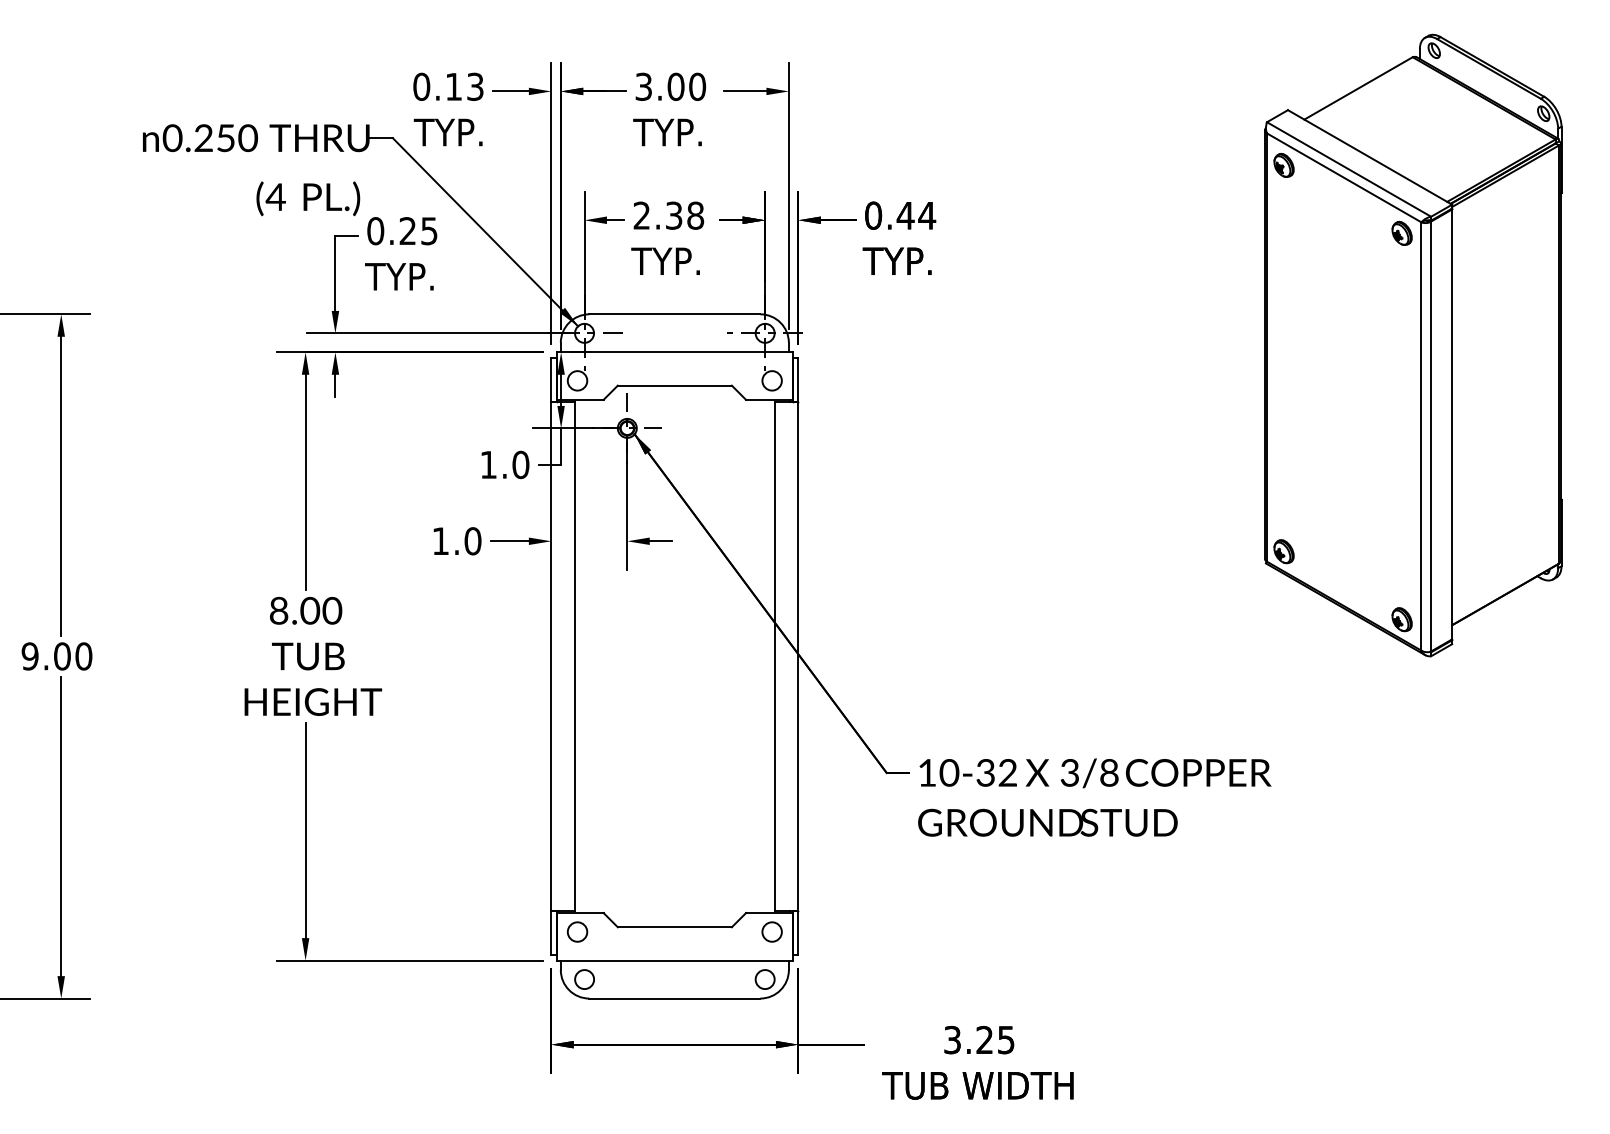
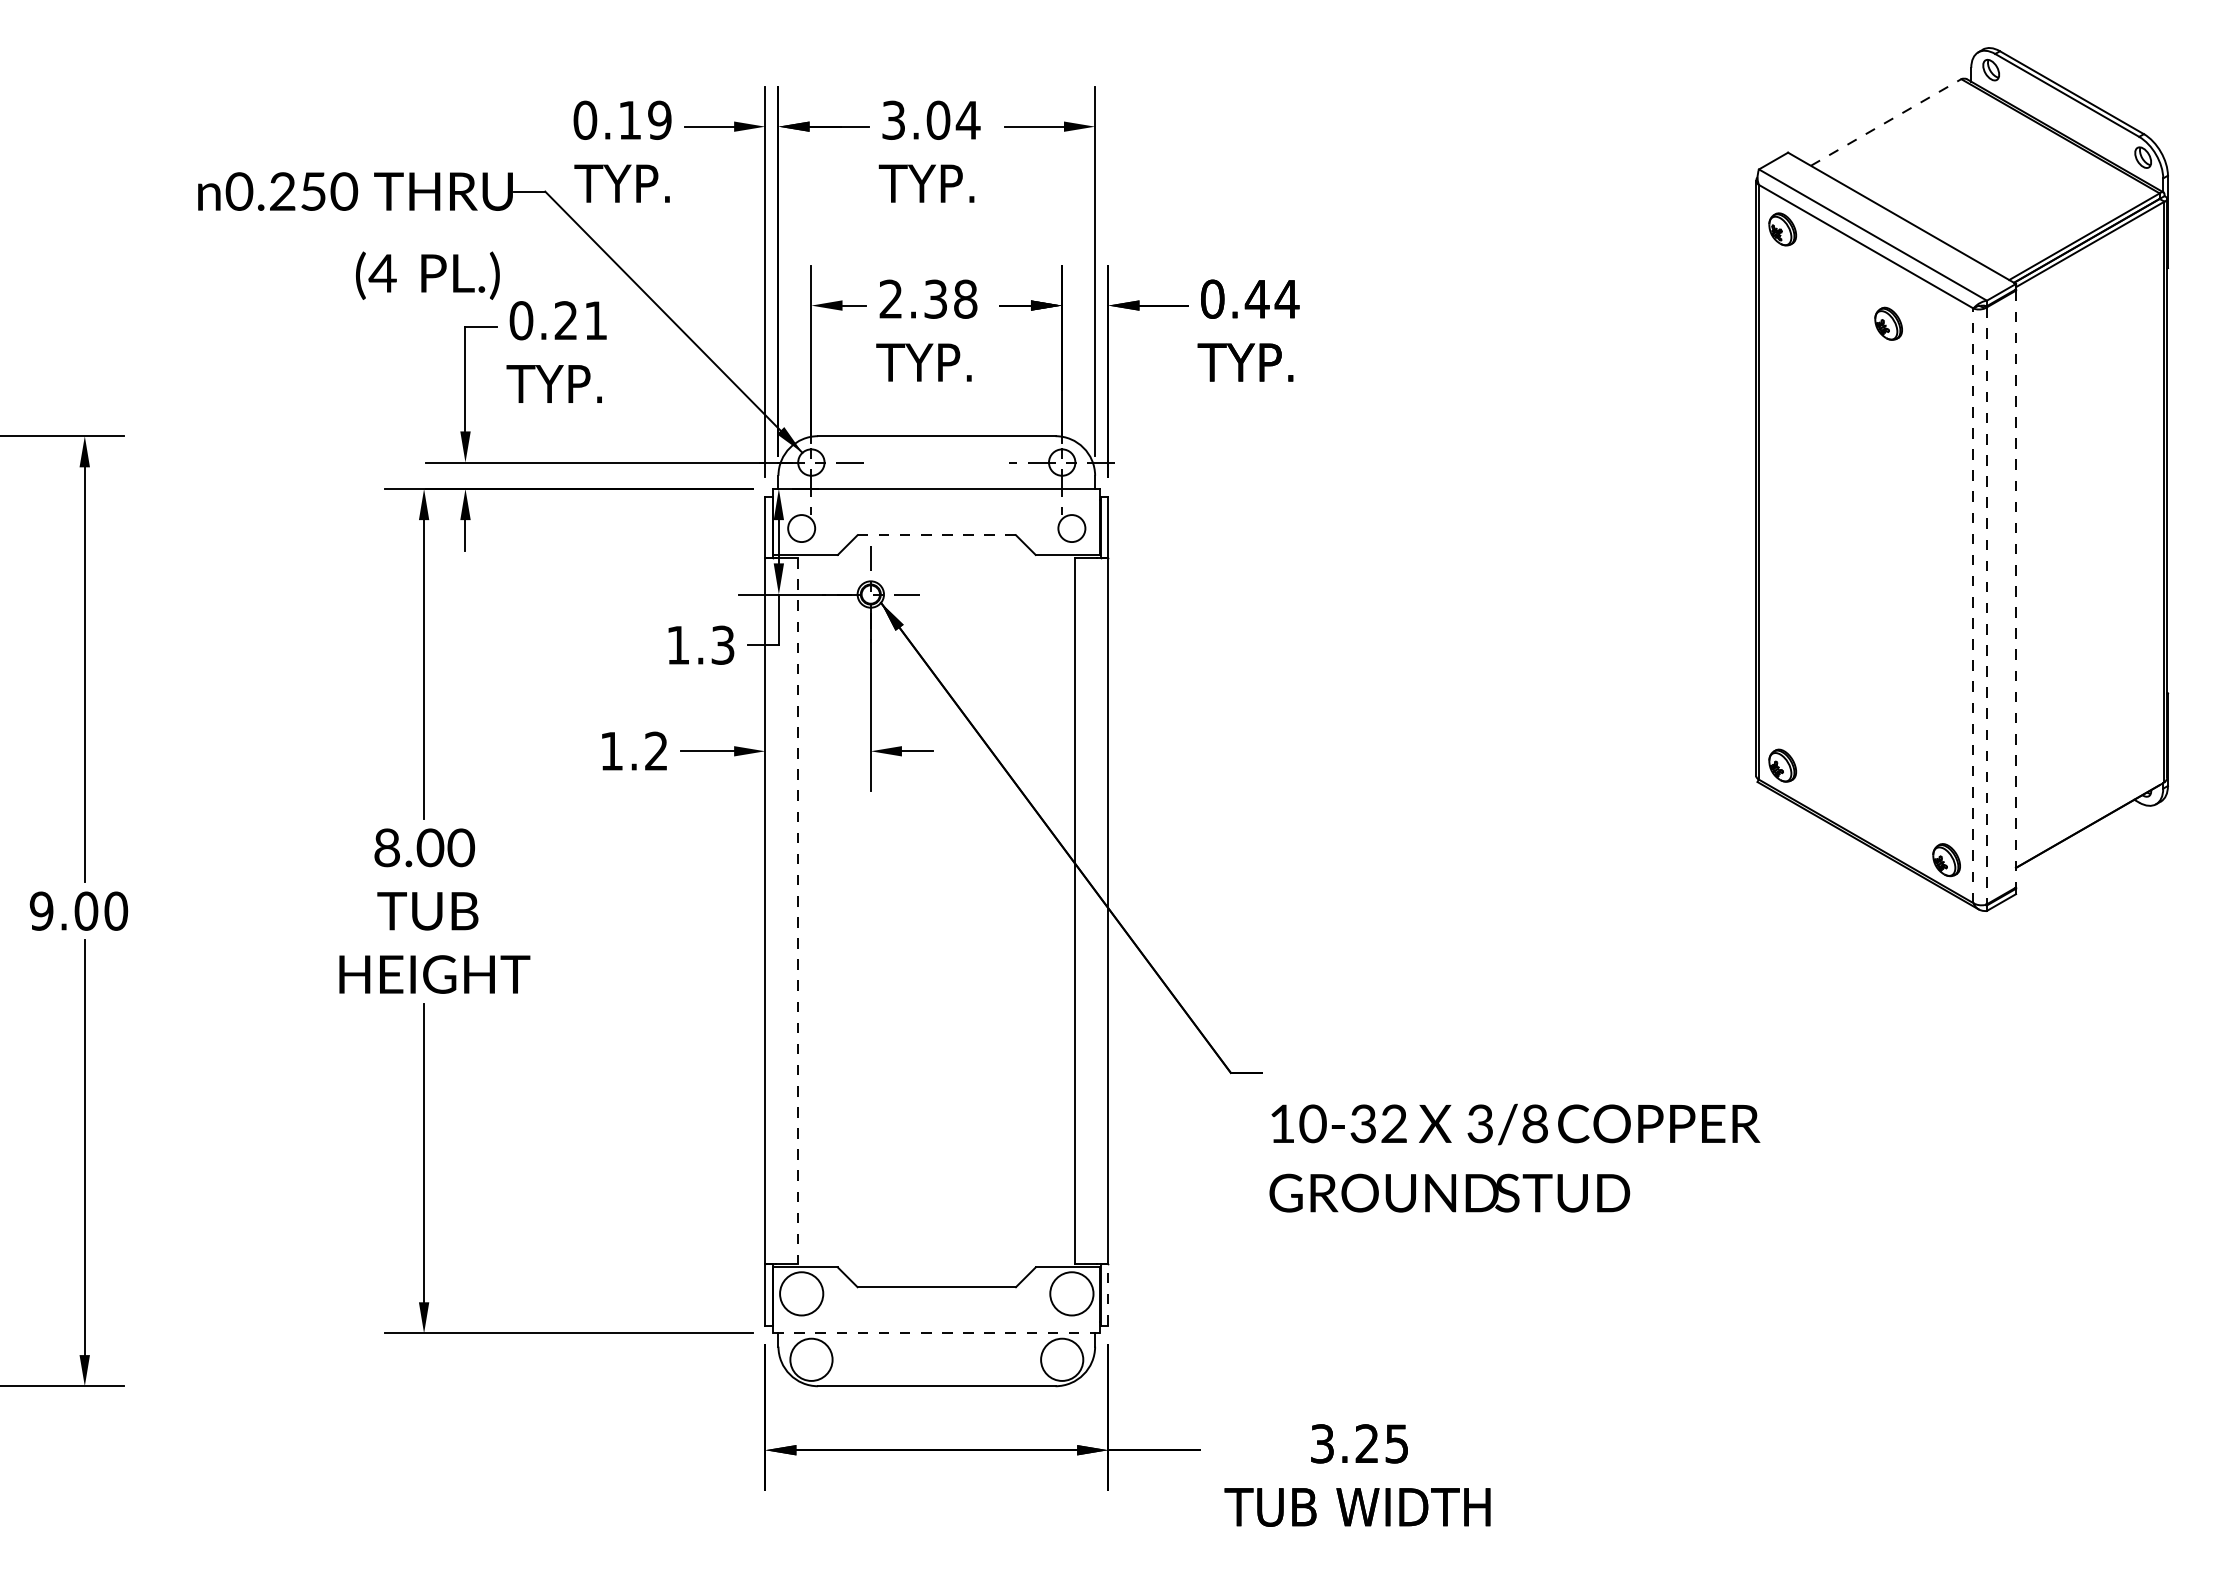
text: (475, 86) -> (659, 119), 0.13 -> 0.19
text: (696, 86) -> (967, 119), 3.00 -> 3.04
line: (1358, 88) -> (1886, 122), solid -> dashed
text: (429, 231) -> (595, 320), 0.25 -> 0.21
part: (1402, 233) -> (1888, 323), moved
line: (675, 385) -> (937, 535), solid -> dashed
line: (1452, 424) -> (2016, 589), solid -> dashed
line: (1421, 436) -> (1973, 605), solid -> dashed
line: (1430, 437) -> (1986, 606), solid -> dashed
text: (520, 464) -> (722, 644), 1.0 -> 1.3
text: (472, 540) -> (656, 750), 1.0 -> 1.2
line: (575, 656) -> (798, 911), solid -> dashed
text: (1094, 797) -> (1514, 1157), moved
circle: (577, 931) -> (801, 1293), size x1.6
circle: (771, 931) -> (1071, 1293), size x1.6
line: (798, 932) -> (1108, 1294), solid -> dashed
line: (674, 960) -> (936, 1333), solid -> dashed
circle: (584, 979) -> (811, 1359), size x1.6
circle: (765, 979) -> (1062, 1359), size x1.6

